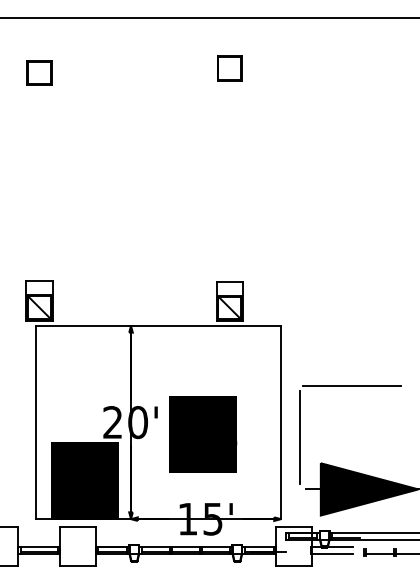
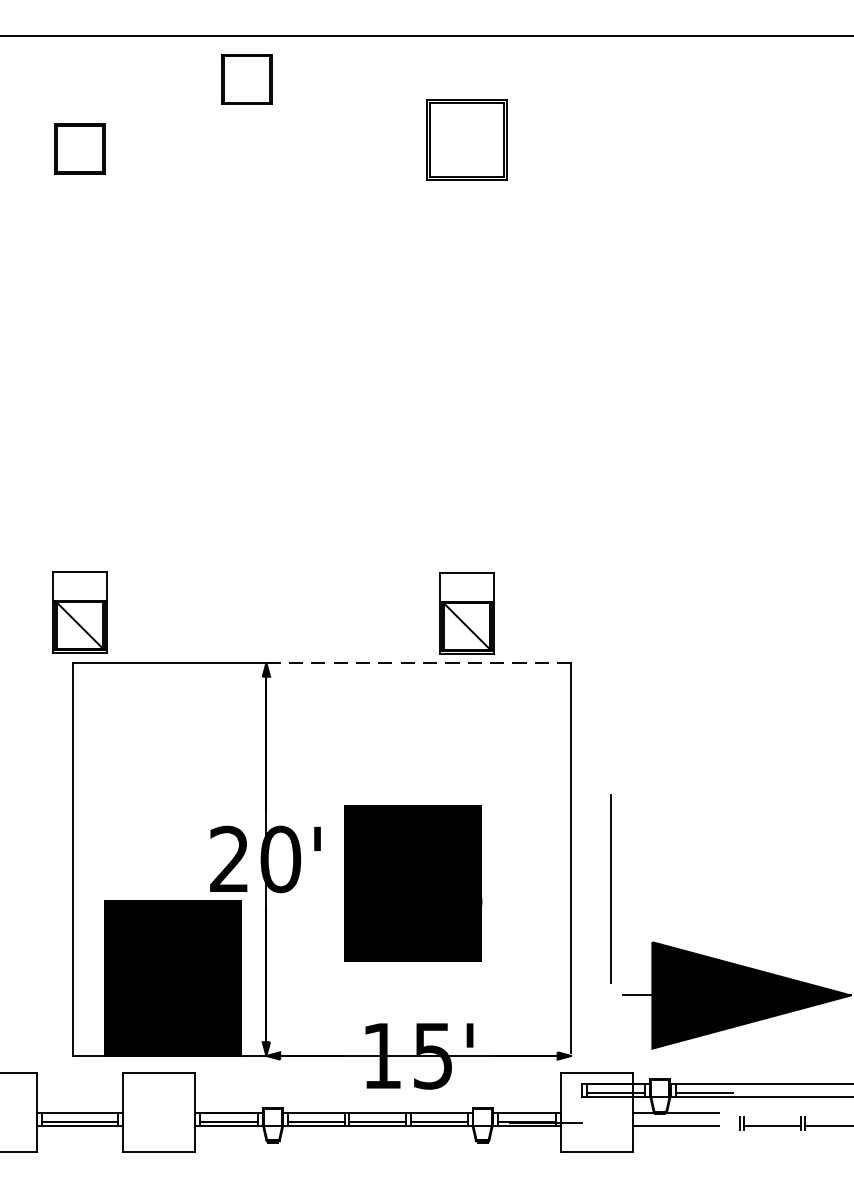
part: (121, 38) -> (247, 78), added
part: (229, 68) -> (466, 139), size x1.6
line: (206, 325) -> (419, 662), solid -> dashed
line: (351, 386) -> (714, 786), removed

